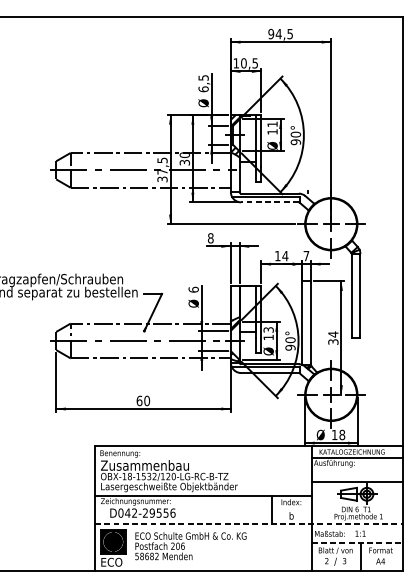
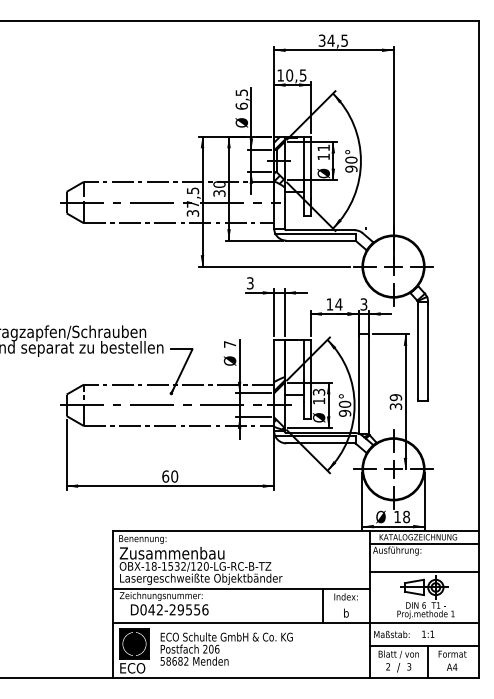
text: (270, 33) -> (321, 40), 94,5 -> 34,5
line: (269, 202) -> (320, 240), dashed -> solid
text: (210, 238) -> (249, 283), 8 -> 3
text: (306, 256) -> (363, 304), 7 -> 3
text: (193, 288) -> (229, 343), 6 -> 7
text: (332, 334) -> (395, 397), 34 -> 39
line: (249, 523) -> (296, 622), dashed -> solid
line: (357, 543) -> (424, 645), dashed -> solid

